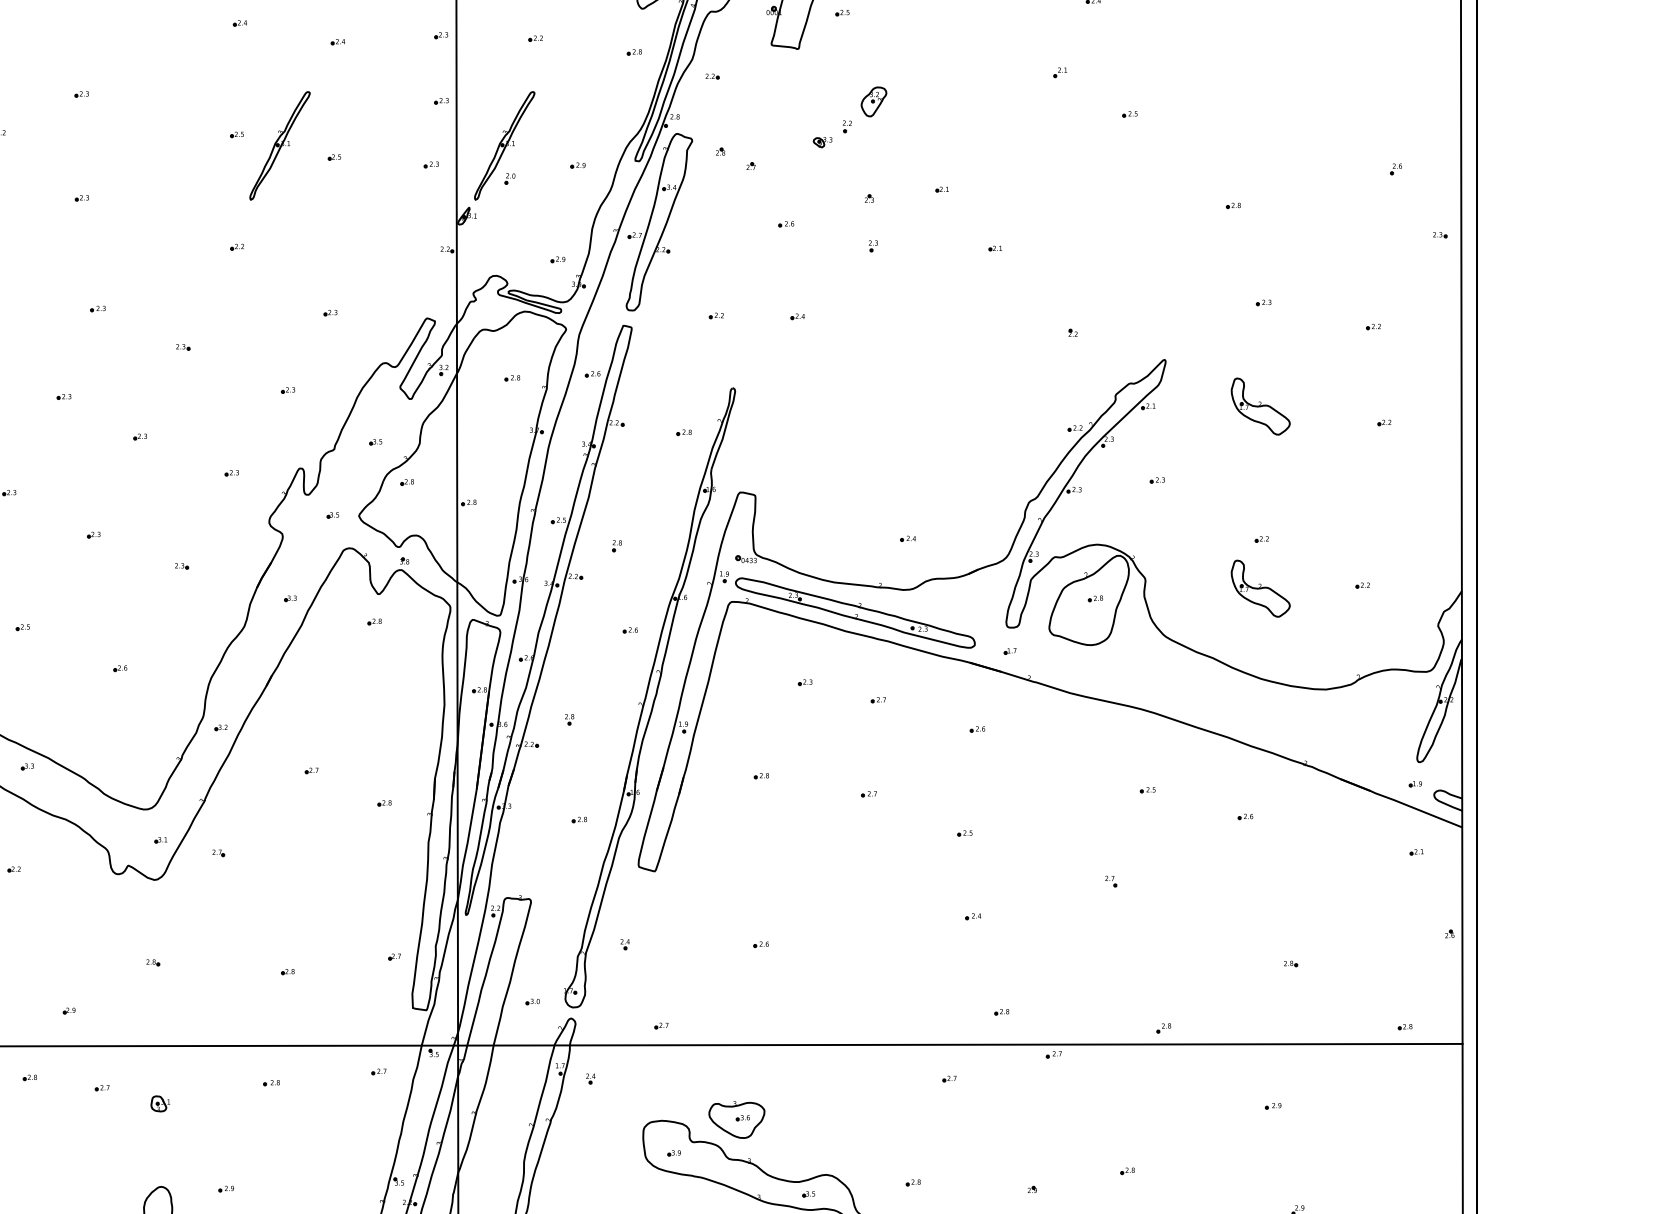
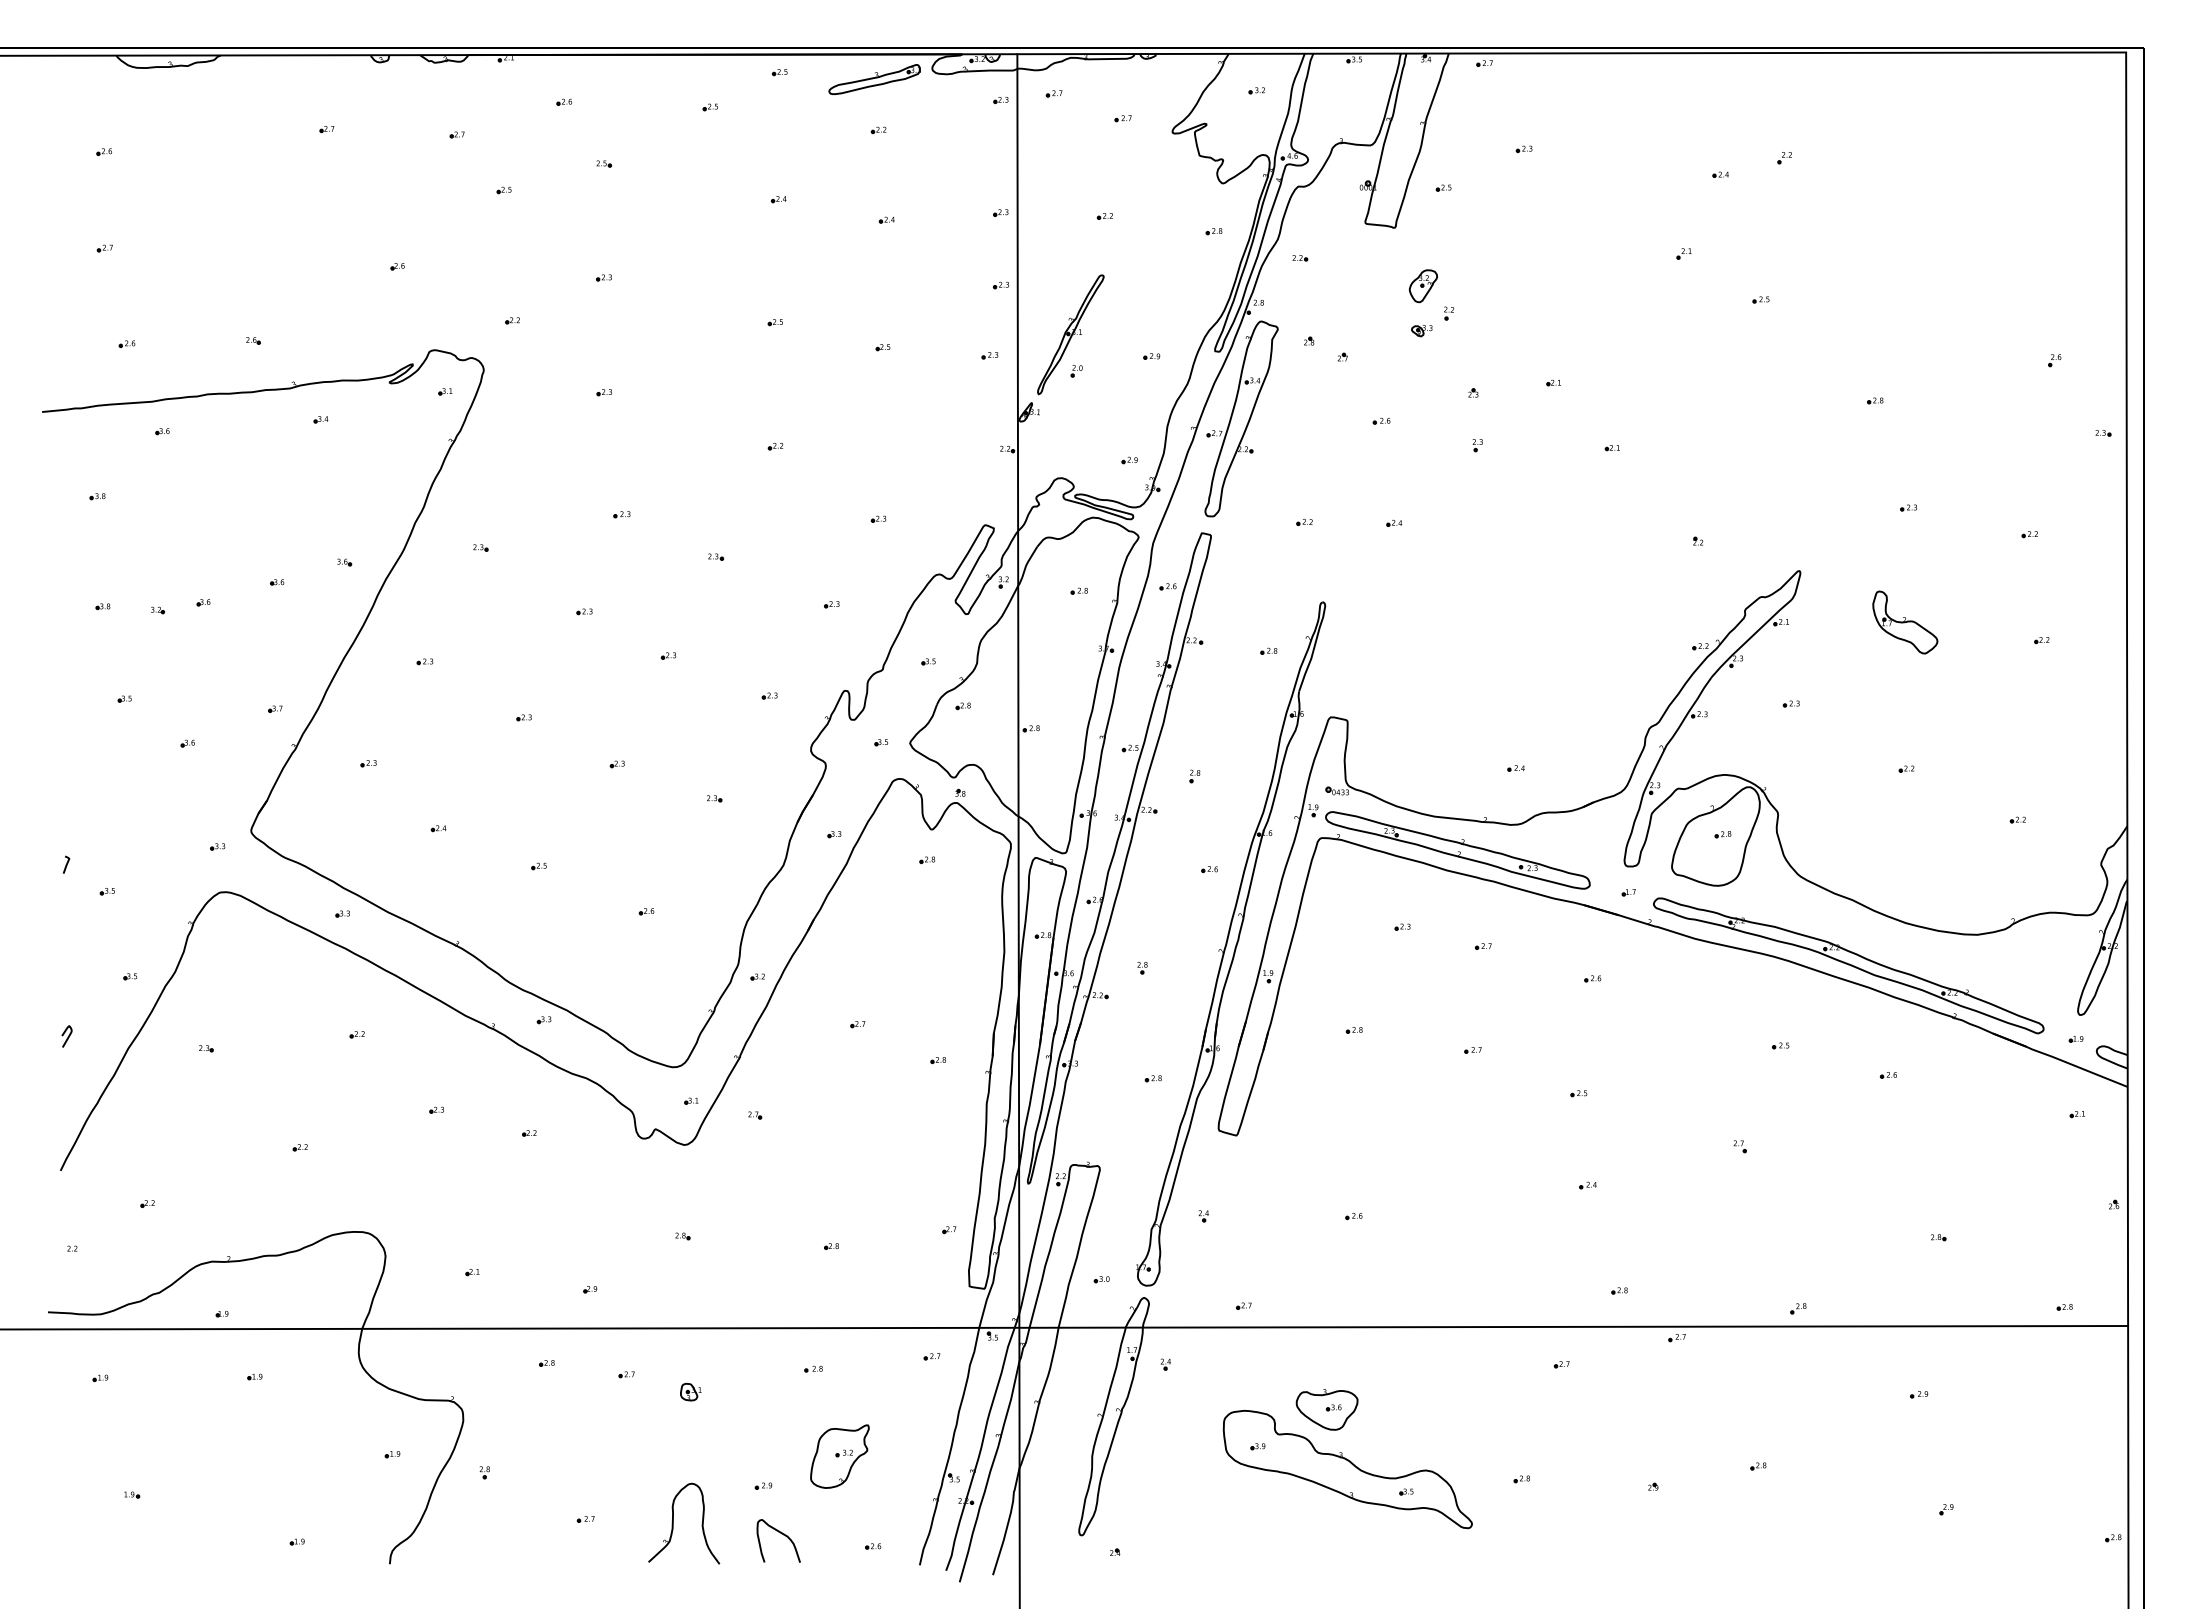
part: (874, 102) -> (1423, 286), moved
part: (279, 145) -> (822, 334), removed
part: (1260, 588) -> (1905, 823), removed
part: (1209, 717) -> (1848, 965), added
part: (295, 1162) -> (839, 1456), added

